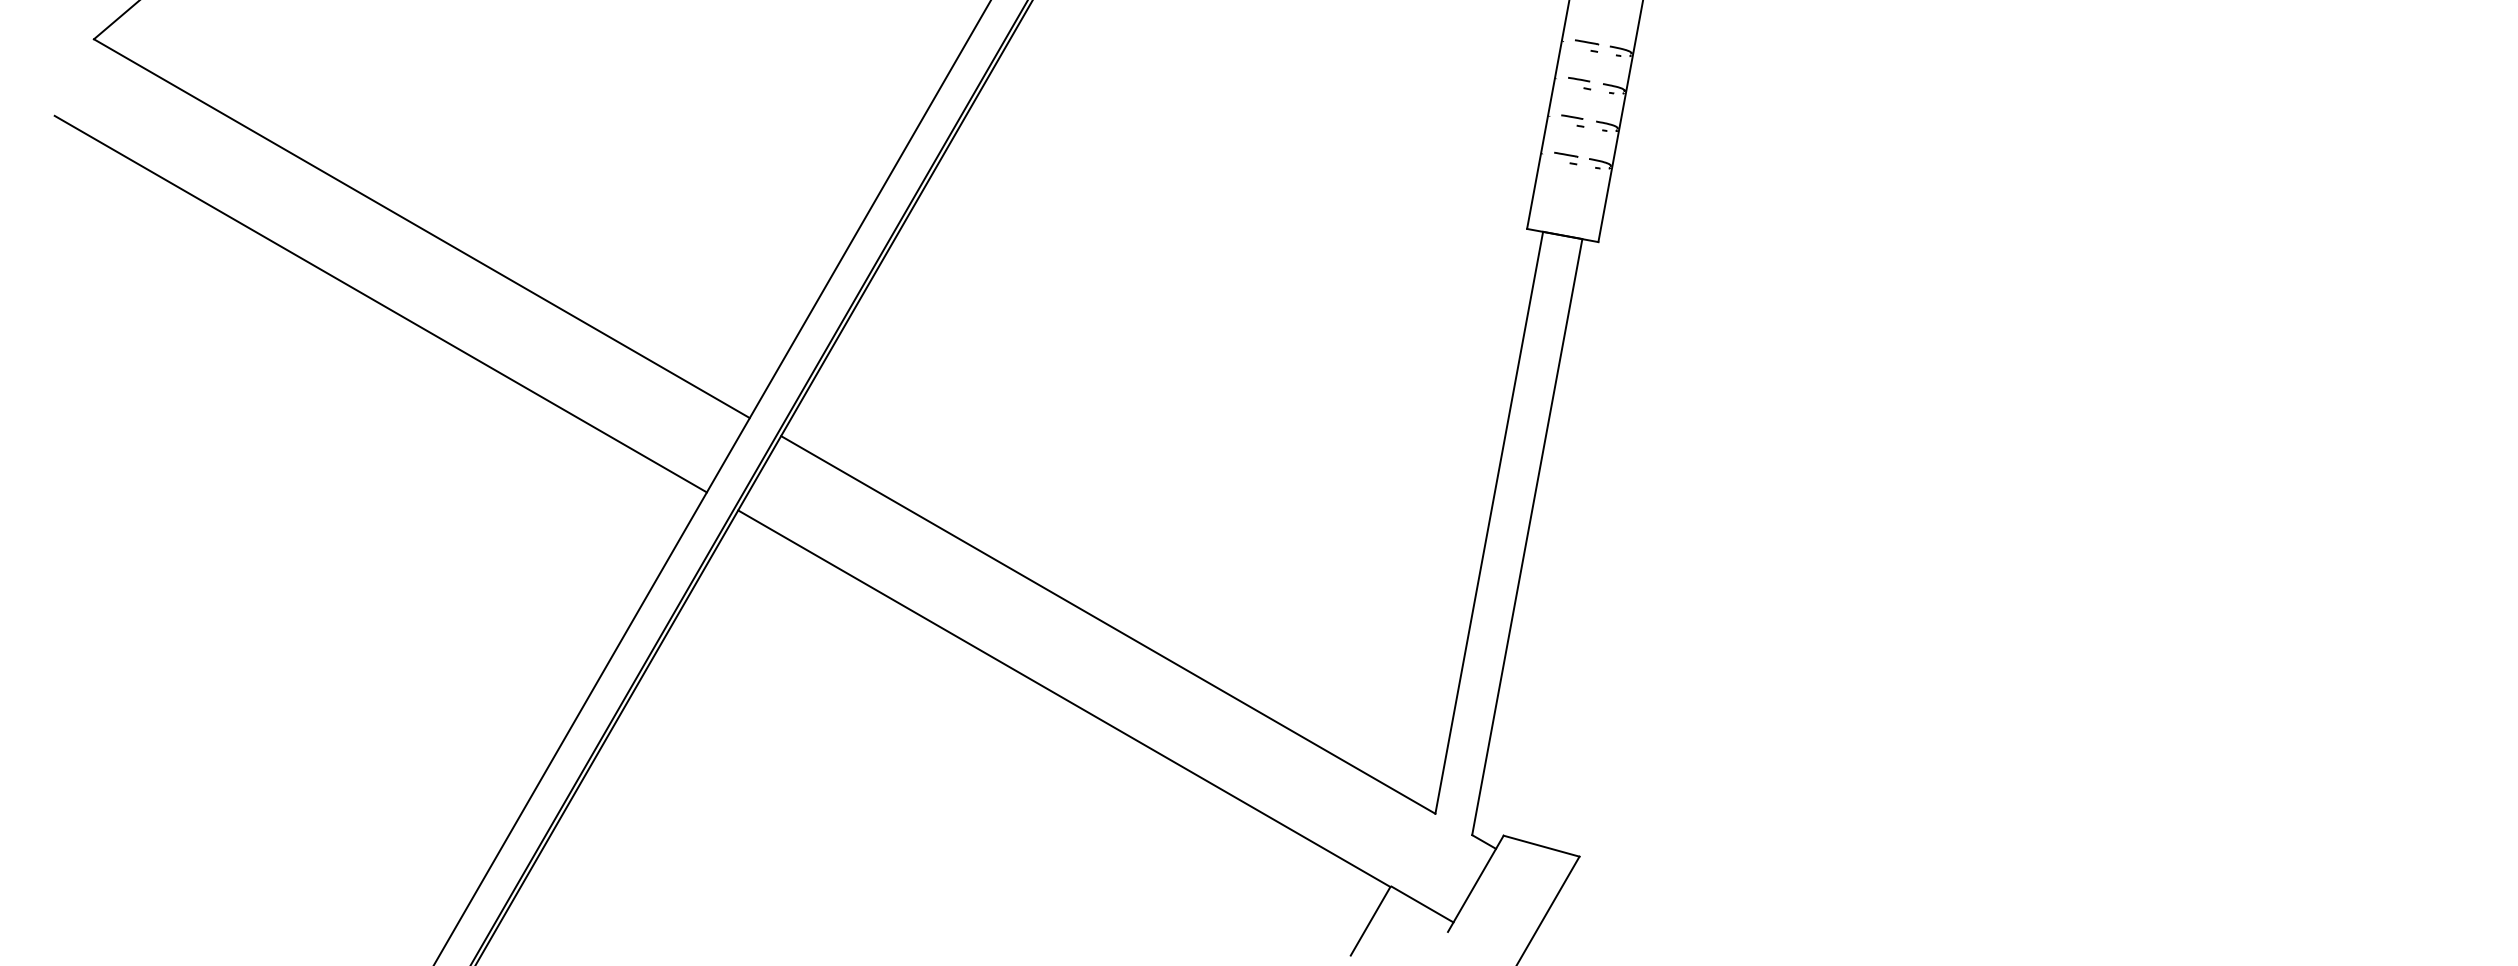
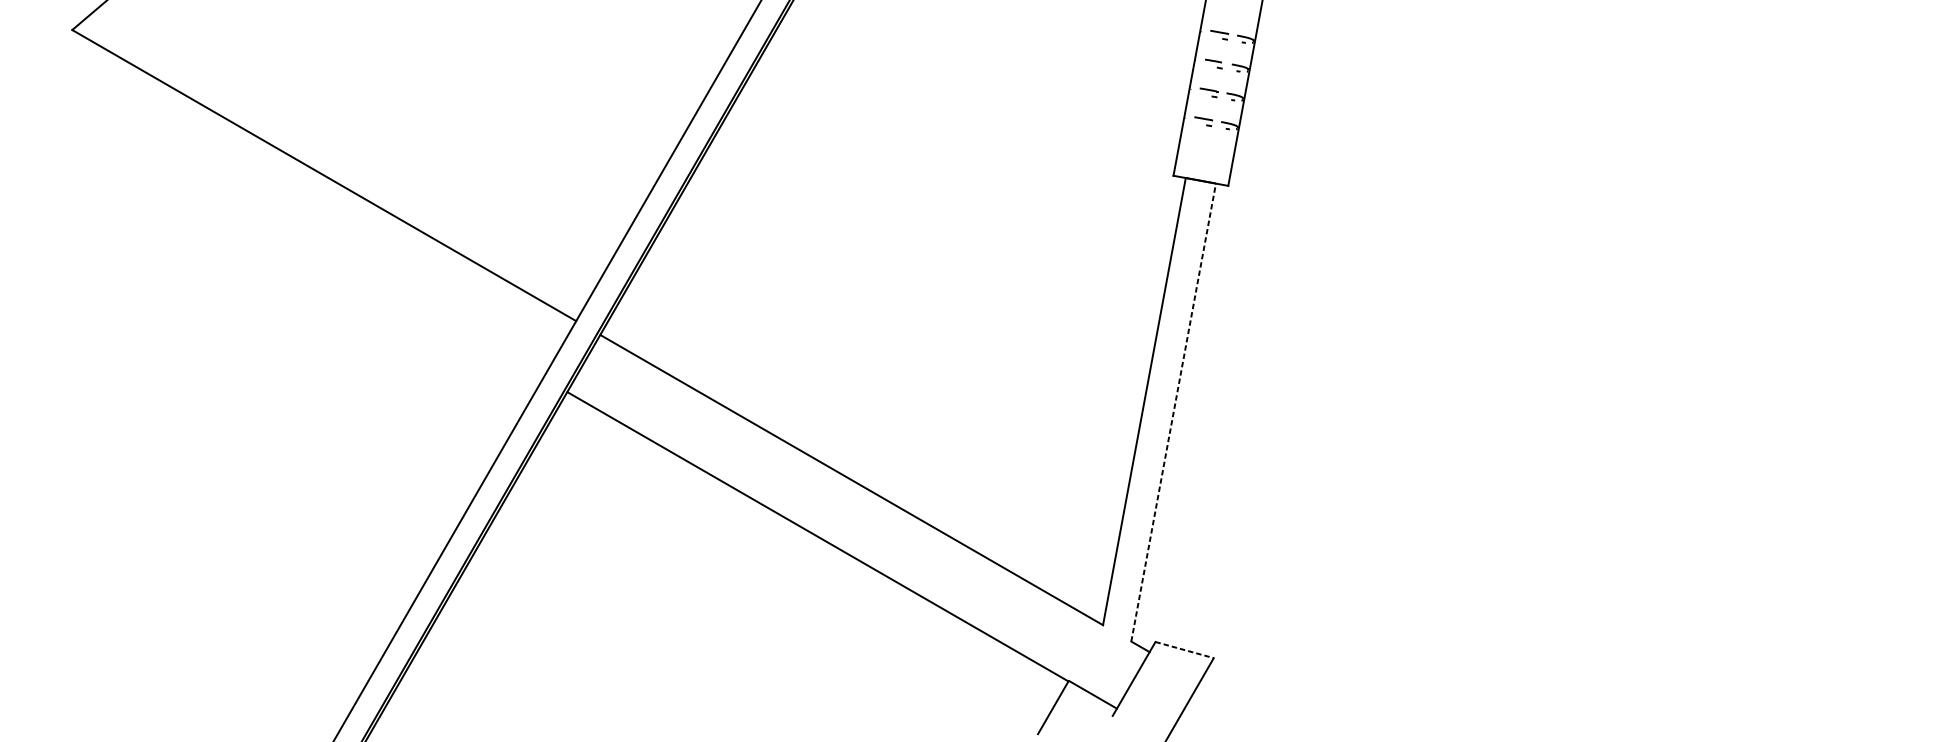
line: (380, 303) -> (292, 233), removed
line: (1527, 536) -> (1173, 412), solid -> dashed
line: (1542, 846) -> (1185, 650), solid -> dashed

